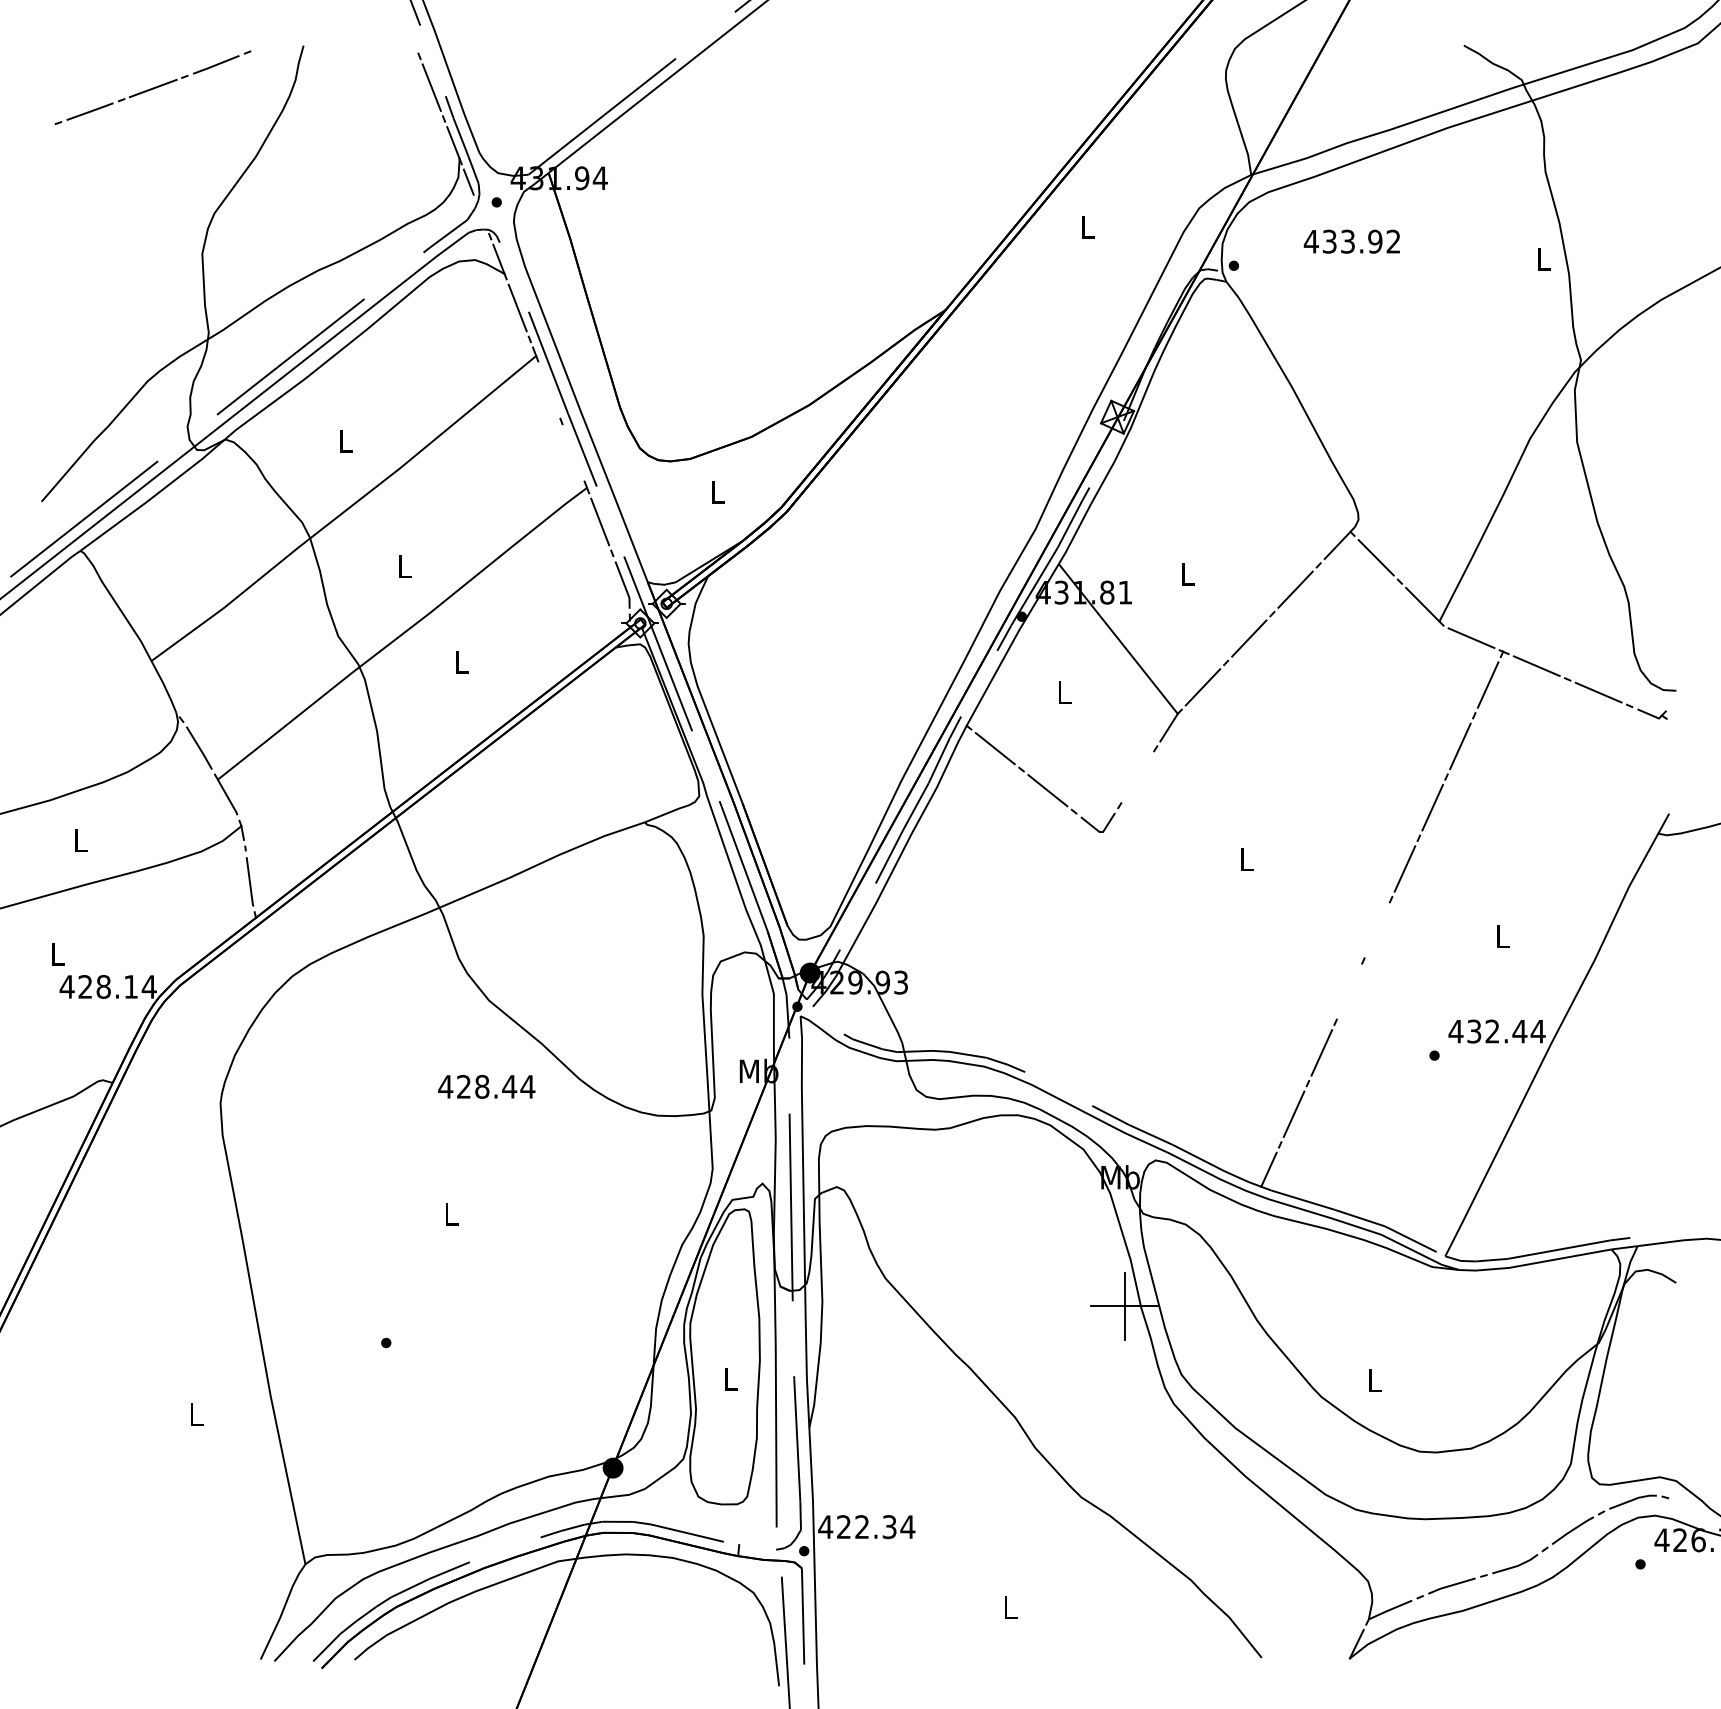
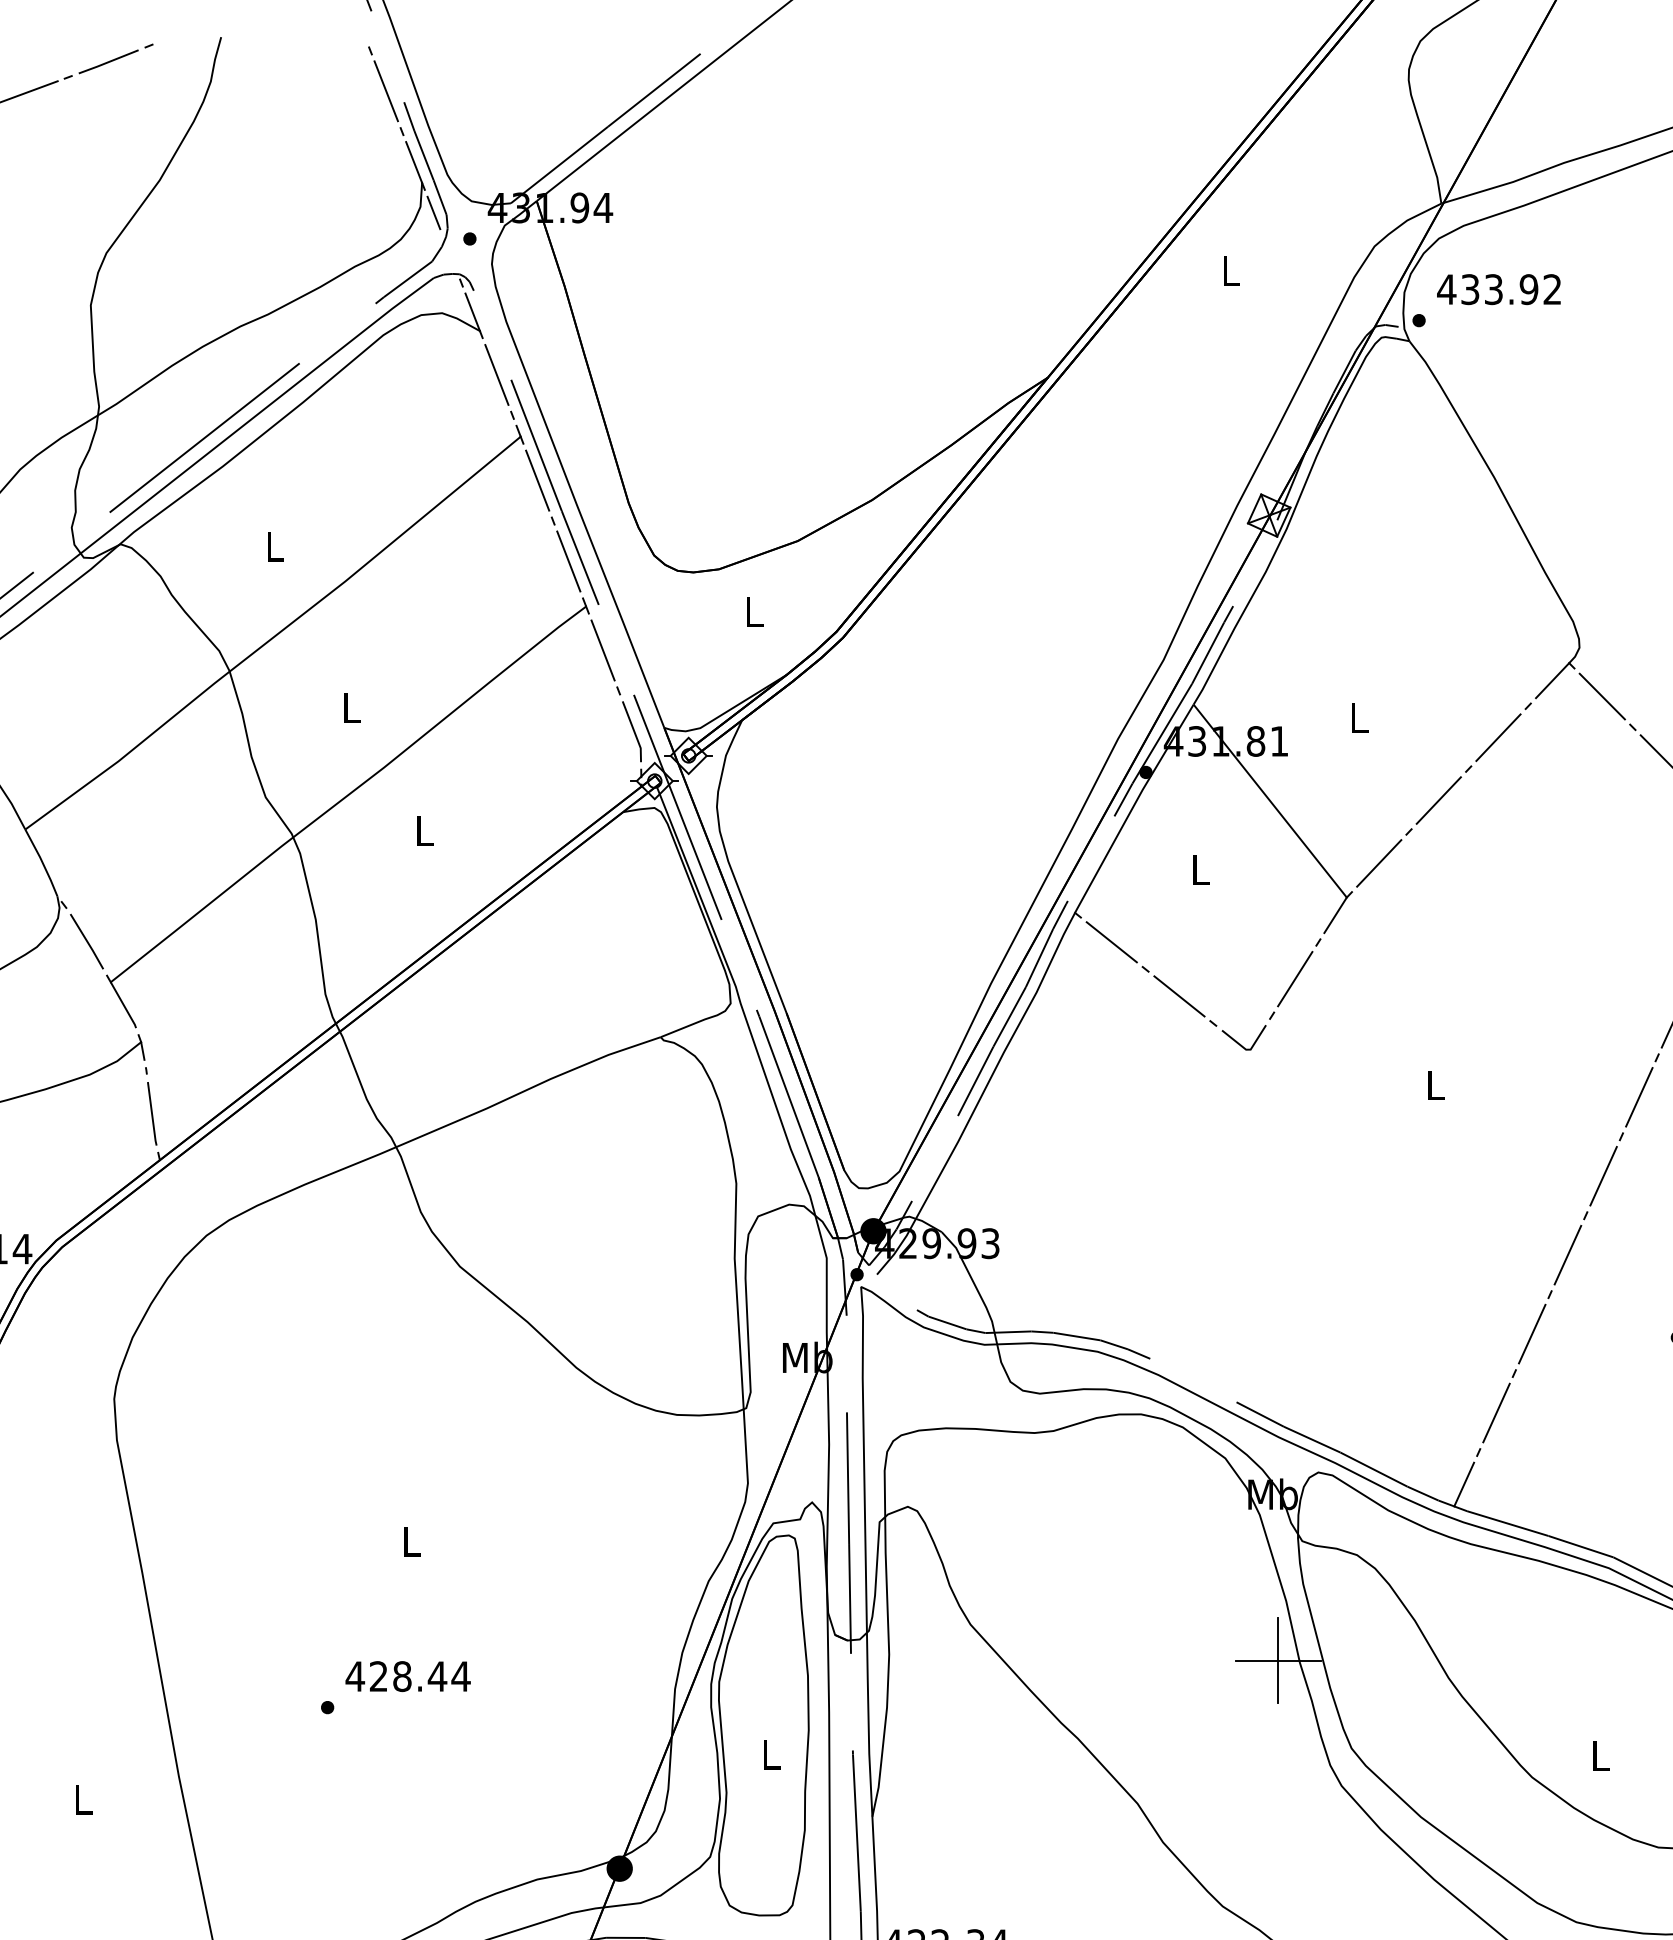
text: (1351, 241) -> (1498, 289), moved
line: (549, 389) -> (537, 479), added
line: (573, 452) -> (568, 560), added
line: (1137, 777) -> (1294, 979), added
line: (1376, 930) -> (1602, 1176), added
line: (1349, 991) -> (1567, 1255), added
text: (486, 1086) -> (407, 1676), moved

